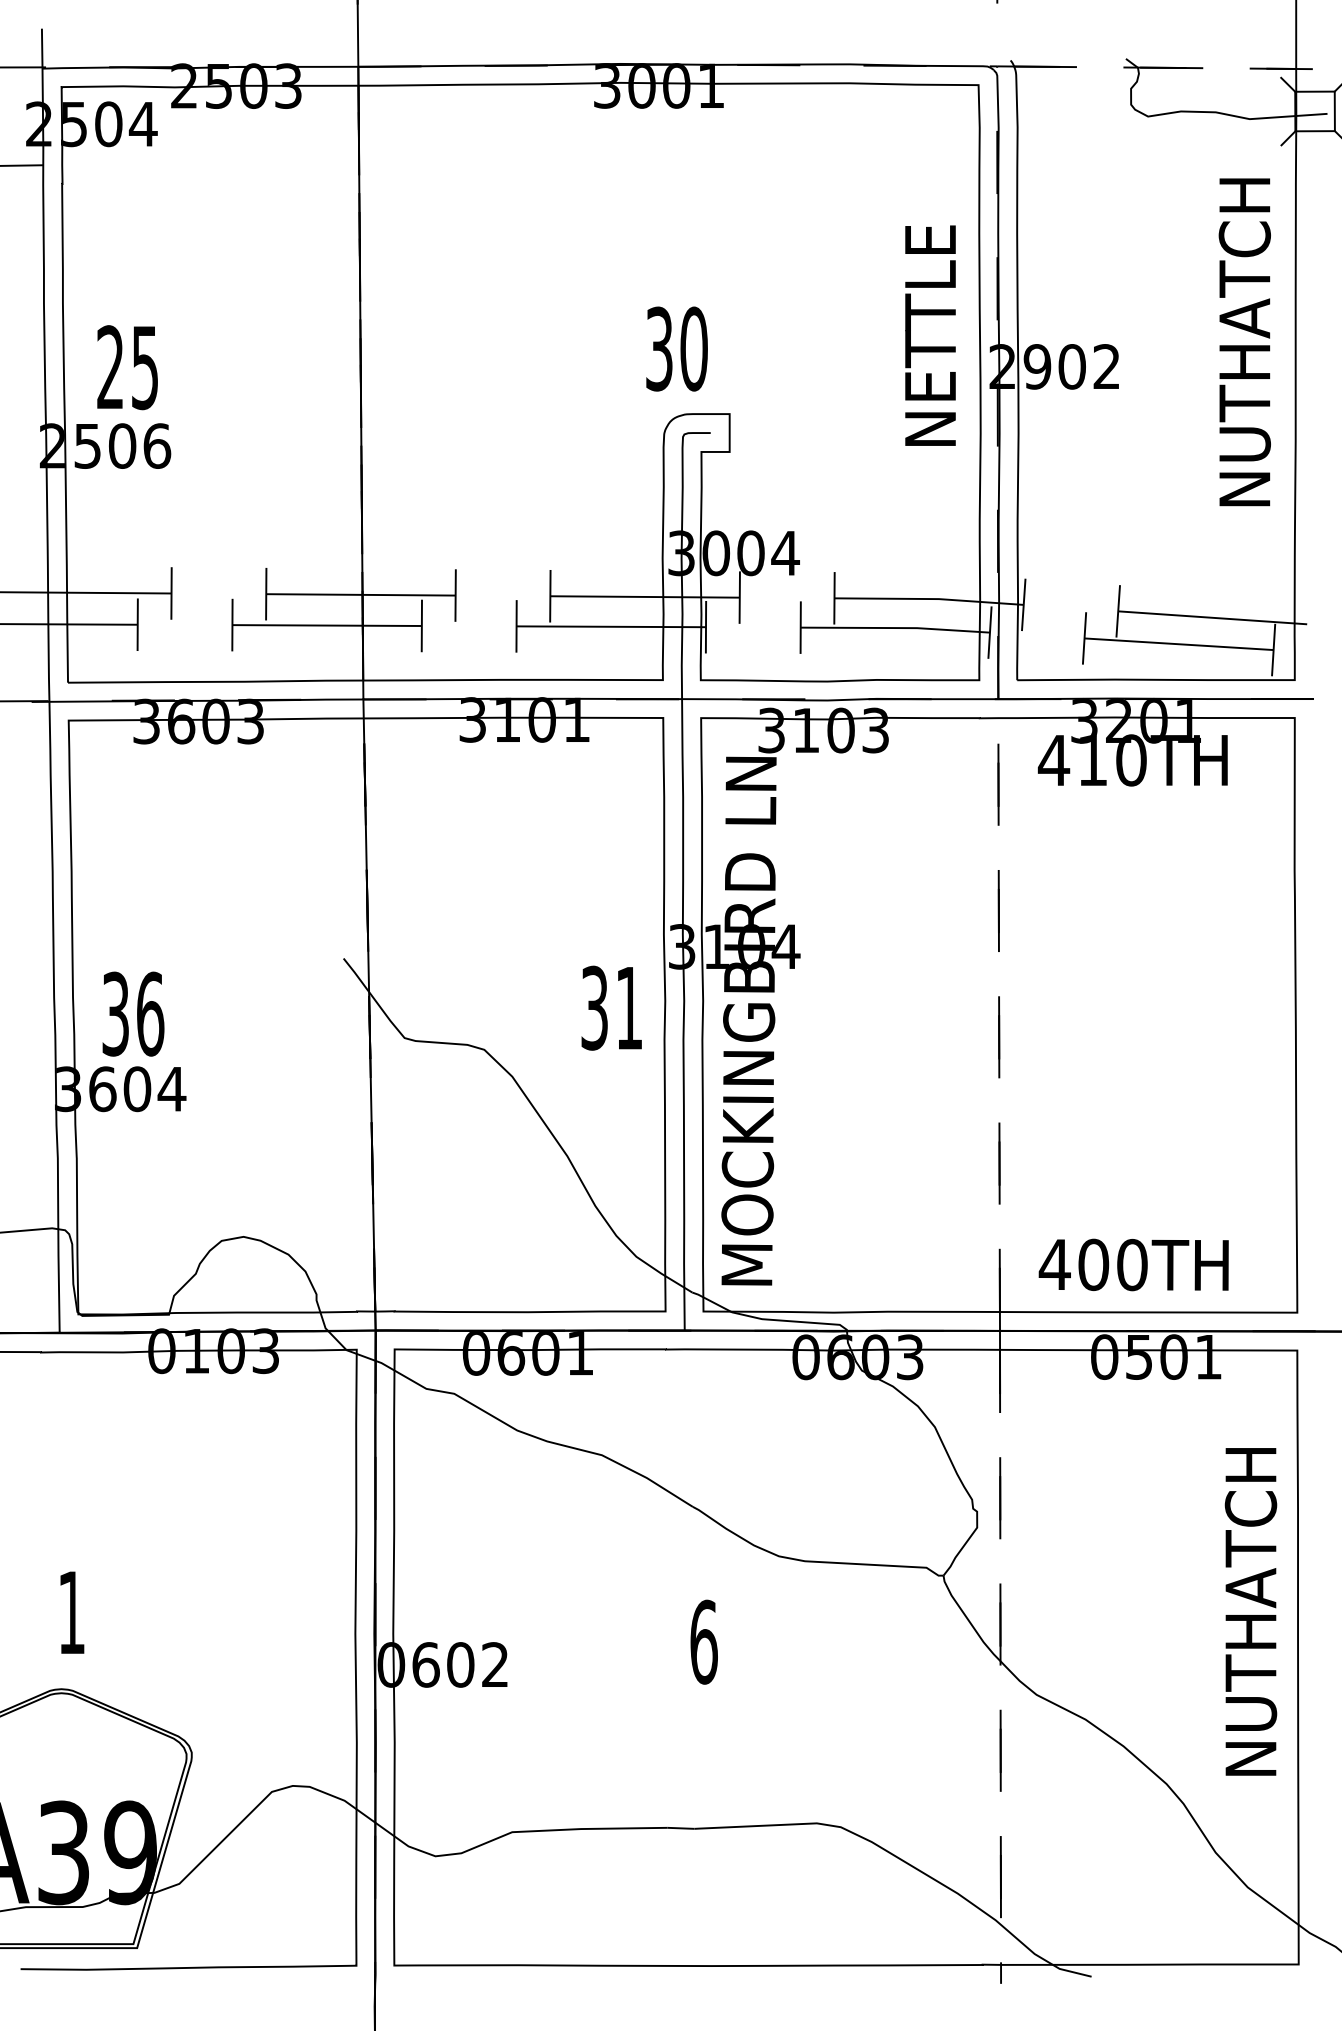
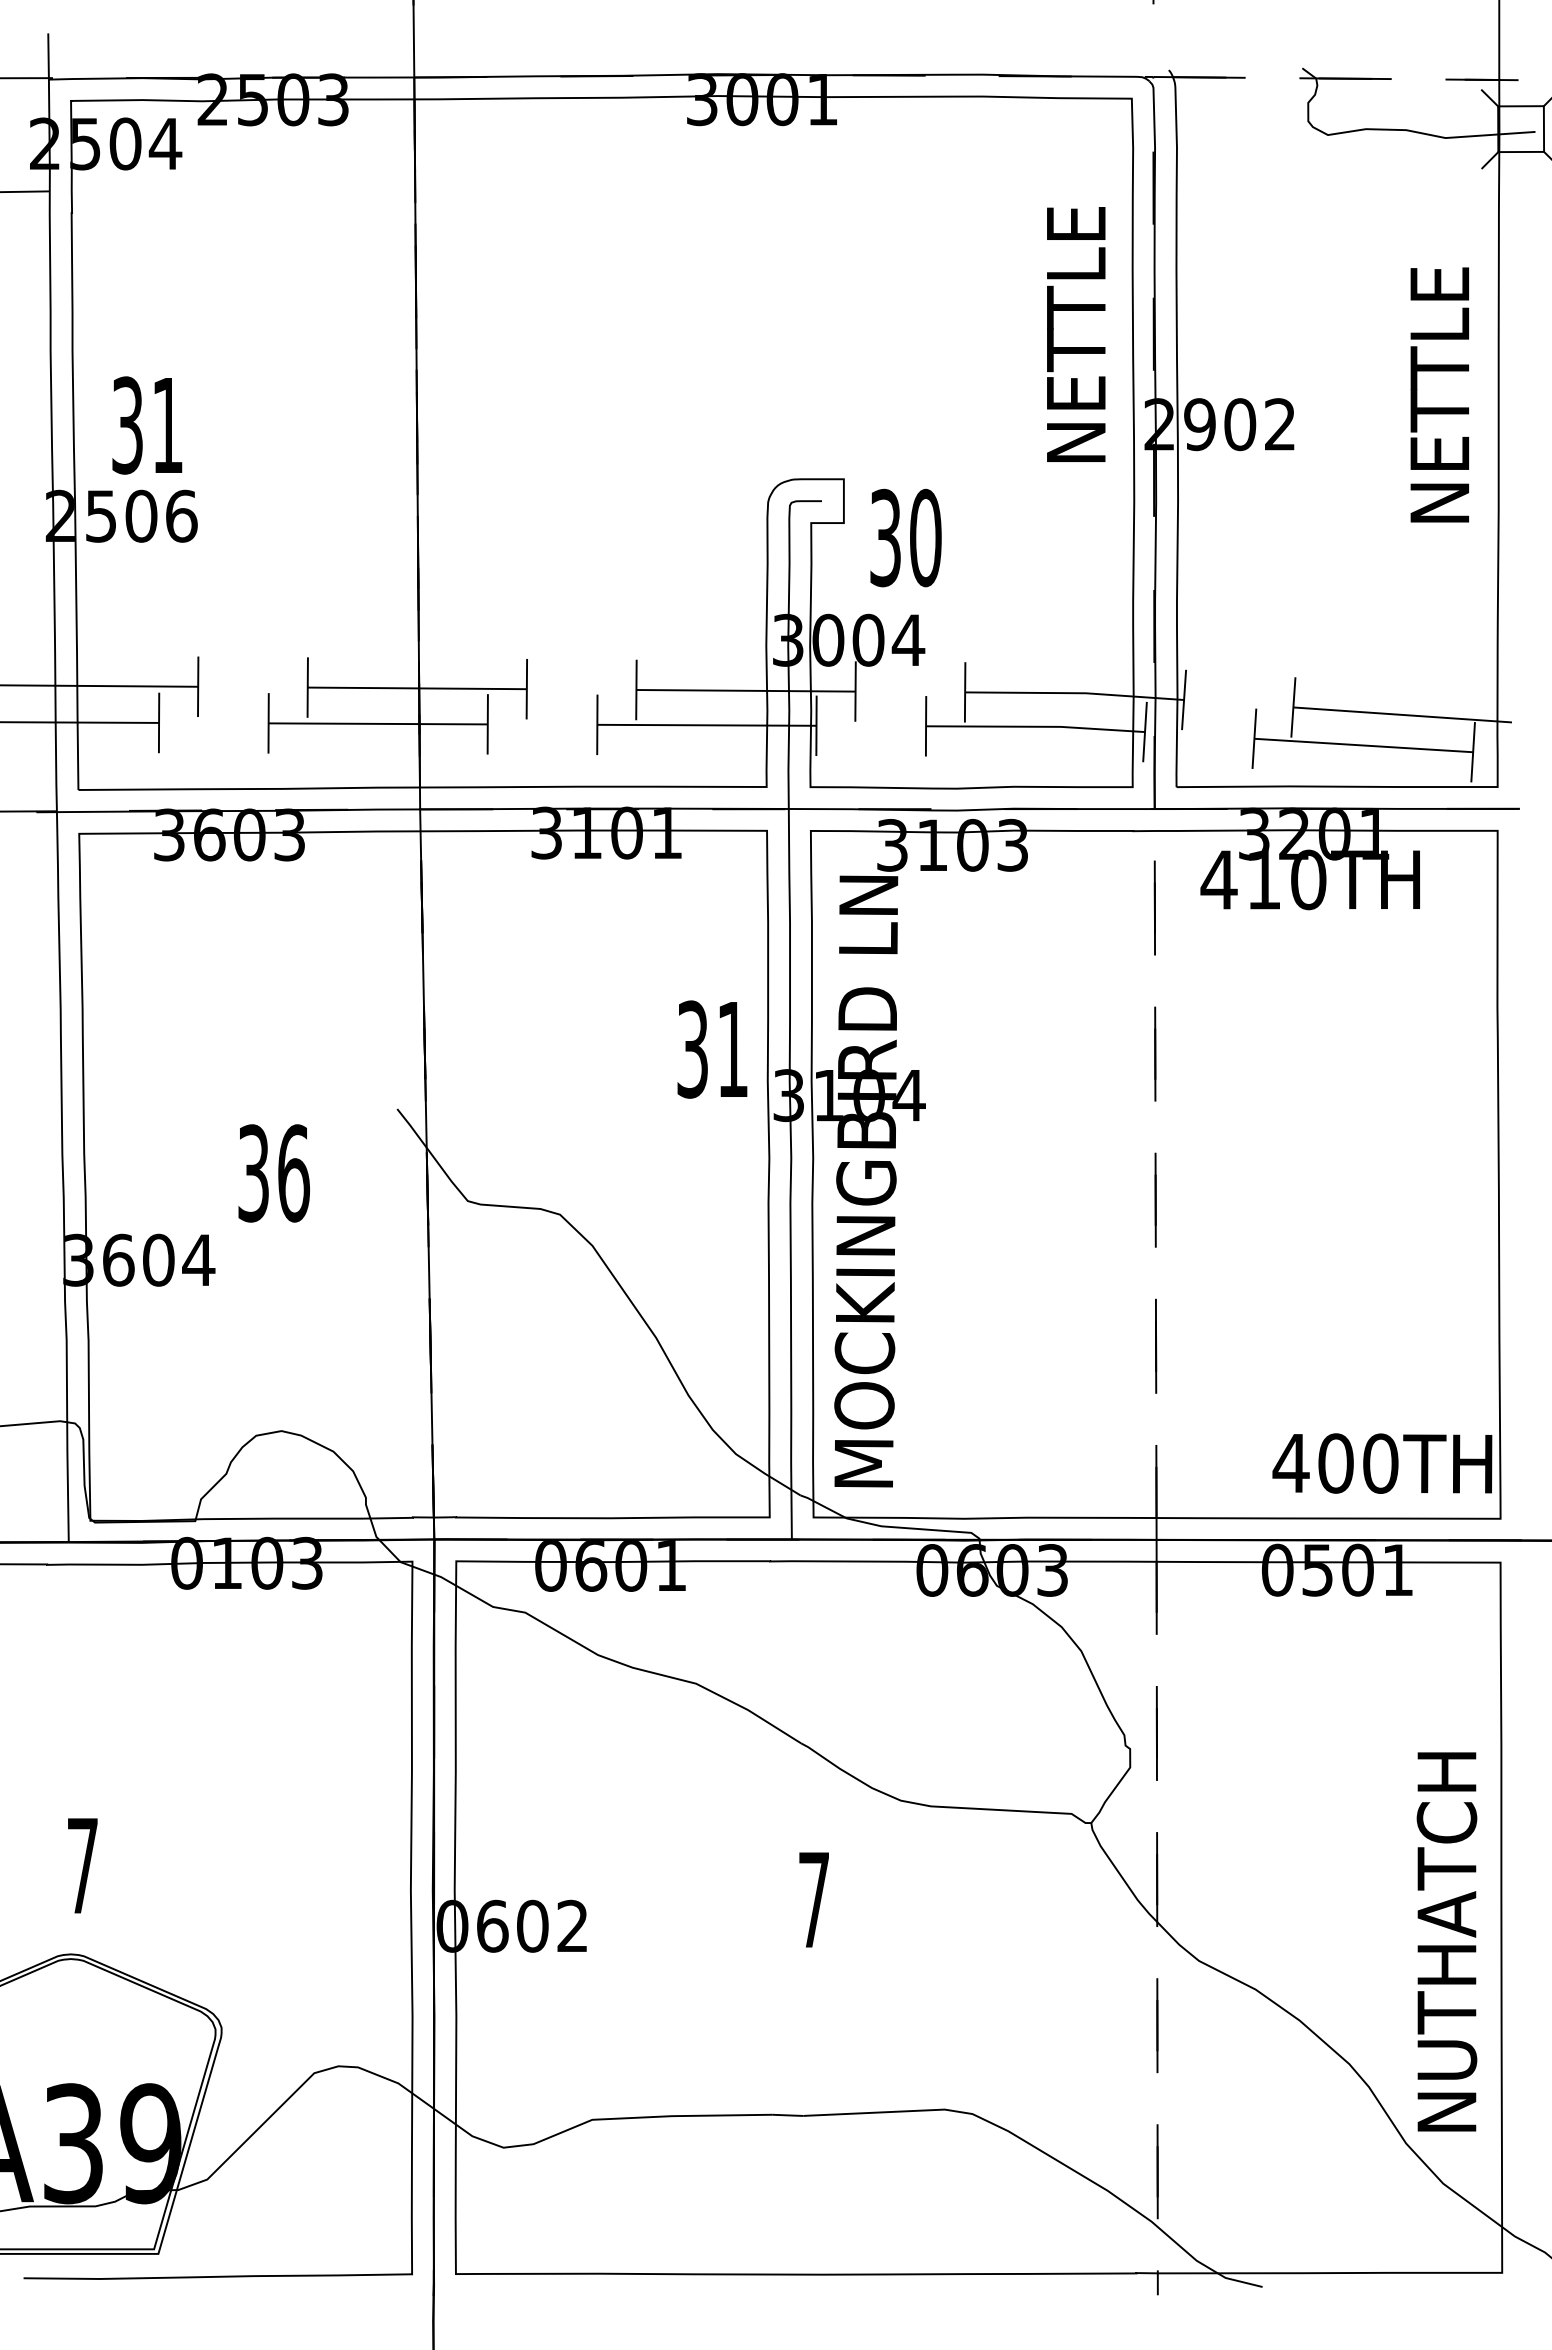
text: (930, 335) -> (1076, 334), moved
text: (1244, 341) -> (1439, 395), NUTHATCH -> NETTLE
text: (676, 348) -> (905, 537), moved
text: (127, 367) -> (147, 425), 25 -> 31
text: (611, 1008) -> (712, 1049), moved
text: (132, 1014) -> (273, 1173), moved
text: (1133, 1264) -> (1382, 1463), moved
text: (1250, 1611) -> (1446, 1941), moved
text: (71, 1612) -> (82, 1865), 1 -> 7
text: (704, 1641) -> (814, 1899), 6 -> 7

